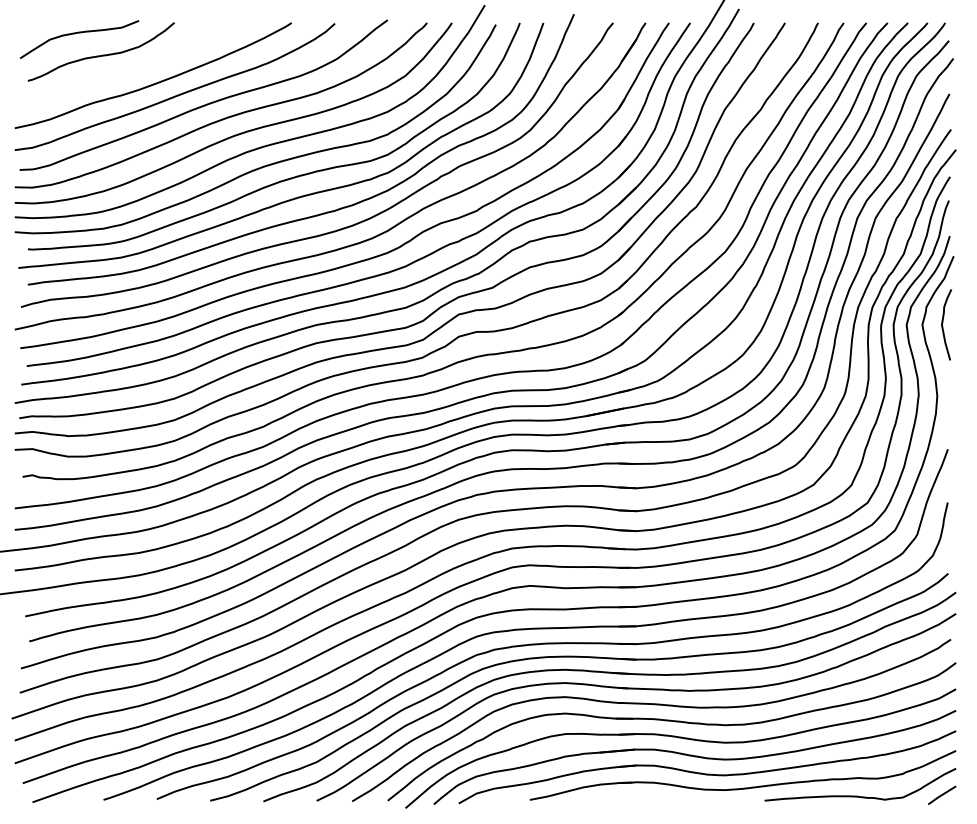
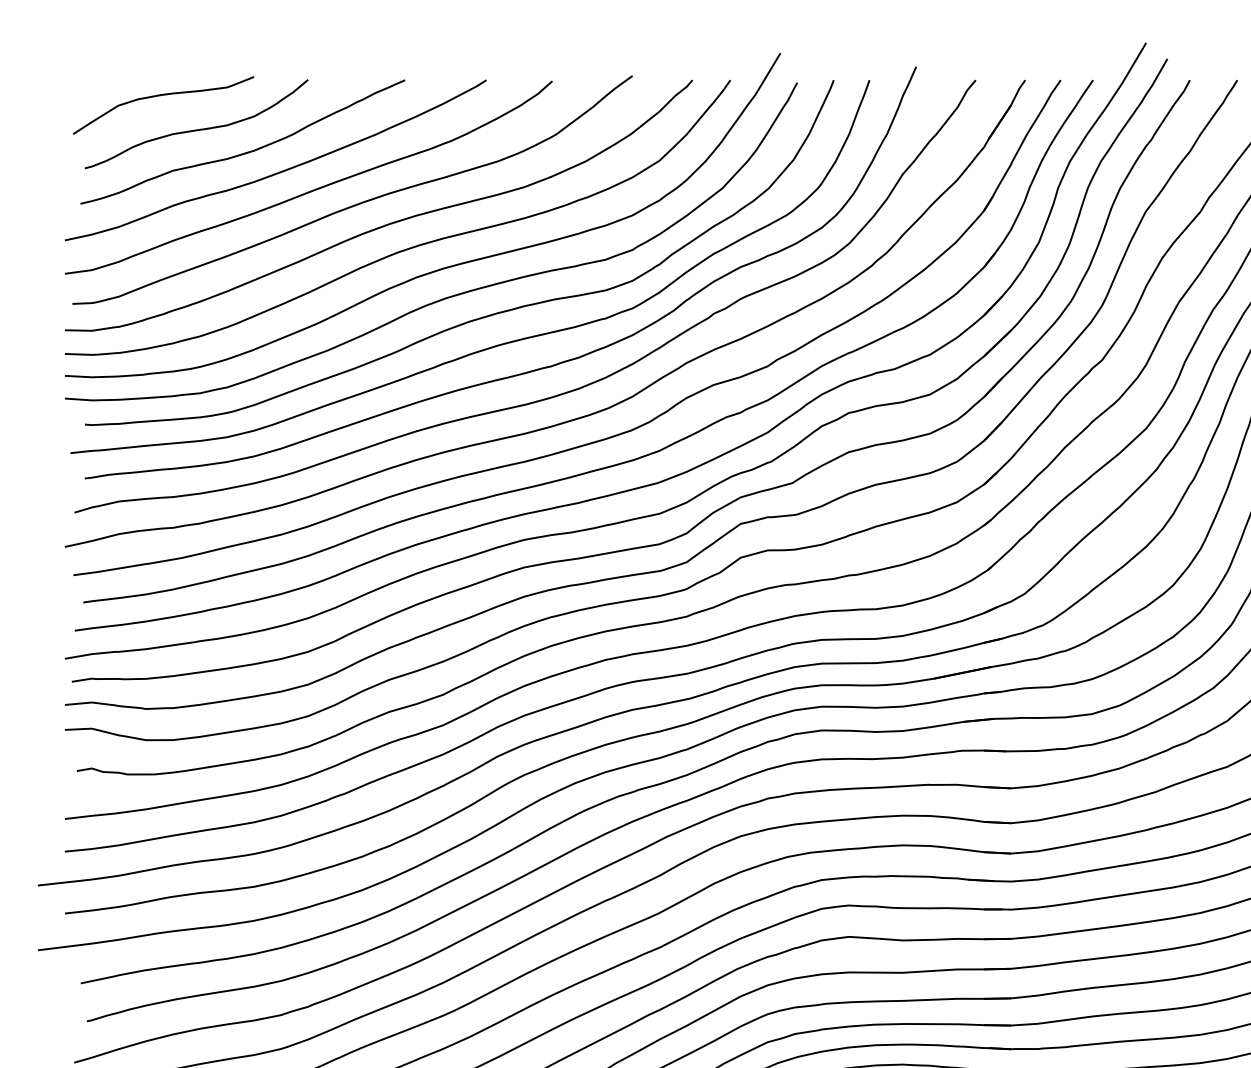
curve: (134, 69) -> (247, 150), added

